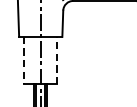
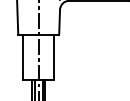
line: (57, 59) -> (54, 56), dashed -> solid
line: (23, 60) -> (22, 57), dashed -> solid

